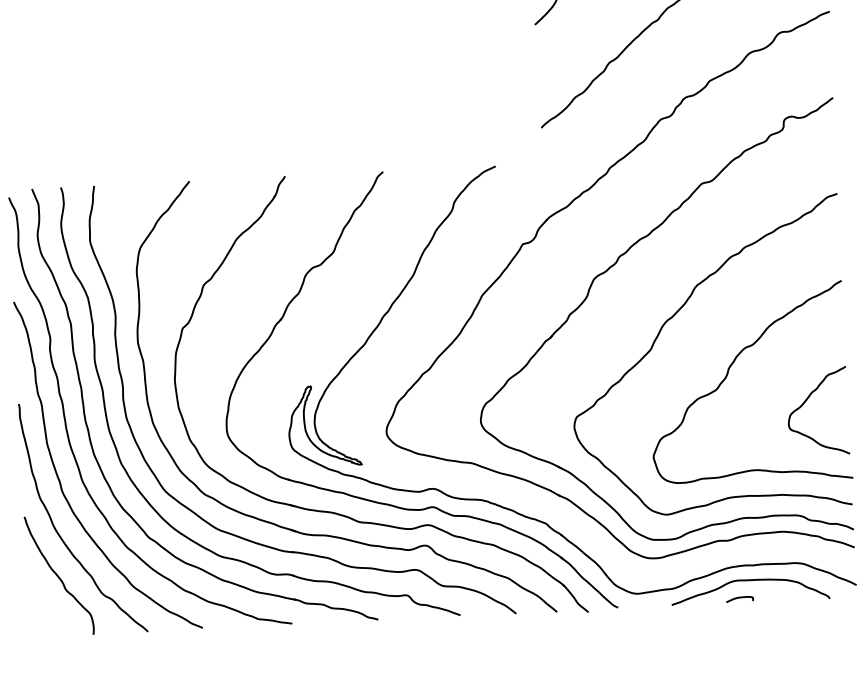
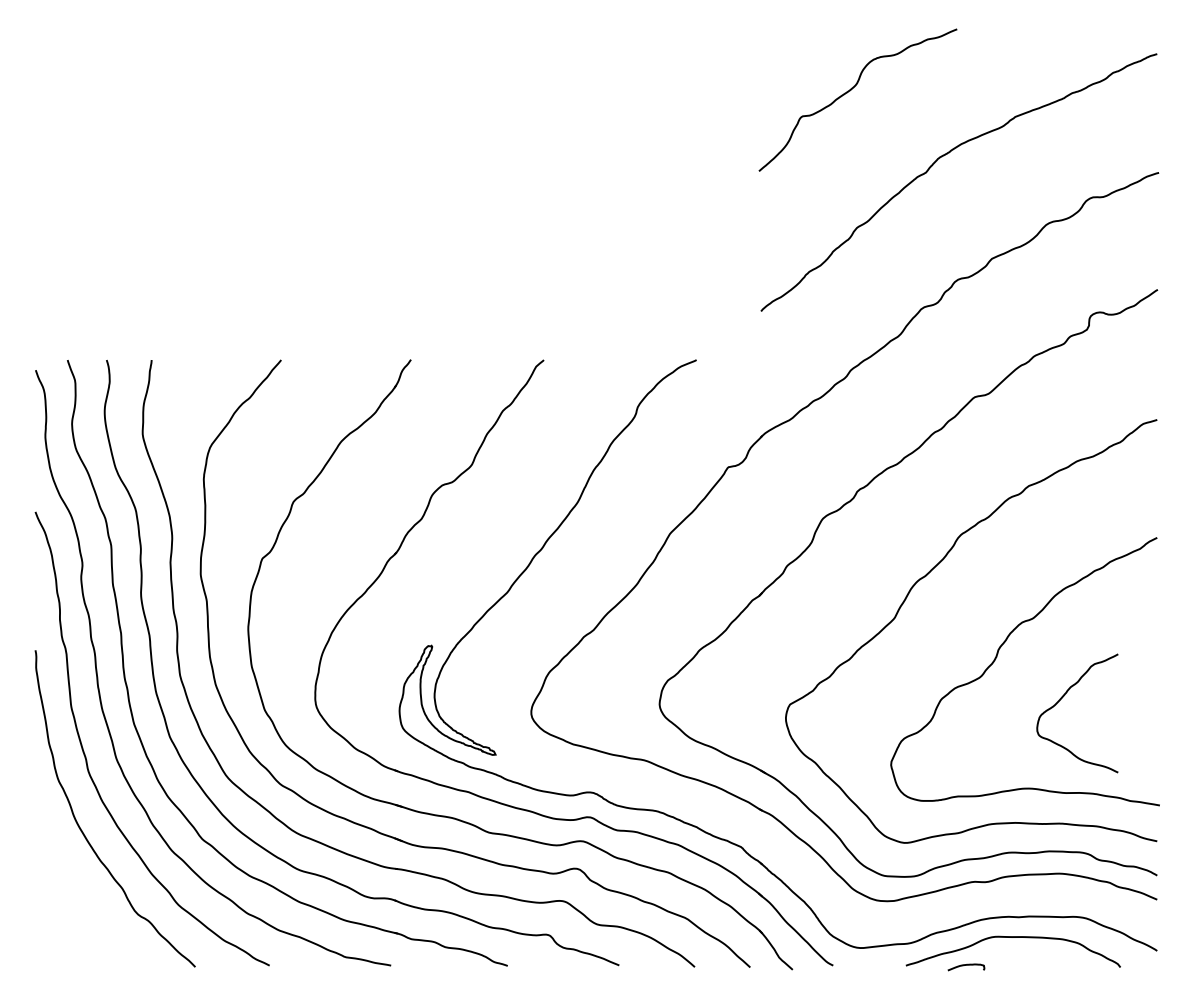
curve: (806, 401) -> (1062, 698), moved
curve: (58, 575) -> (77, 885), removed
curve: (739, 598) -> (966, 965), moved

